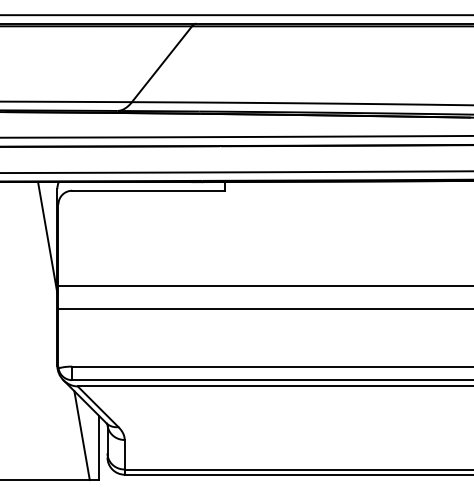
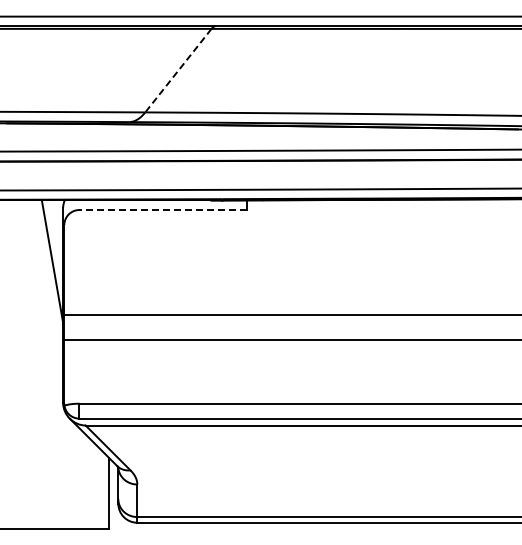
line: (162, 65) -> (178, 71), solid -> dashed
line: (148, 191) -> (163, 210), solid -> dashed
line: (81, 435) -> (89, 479), removed

